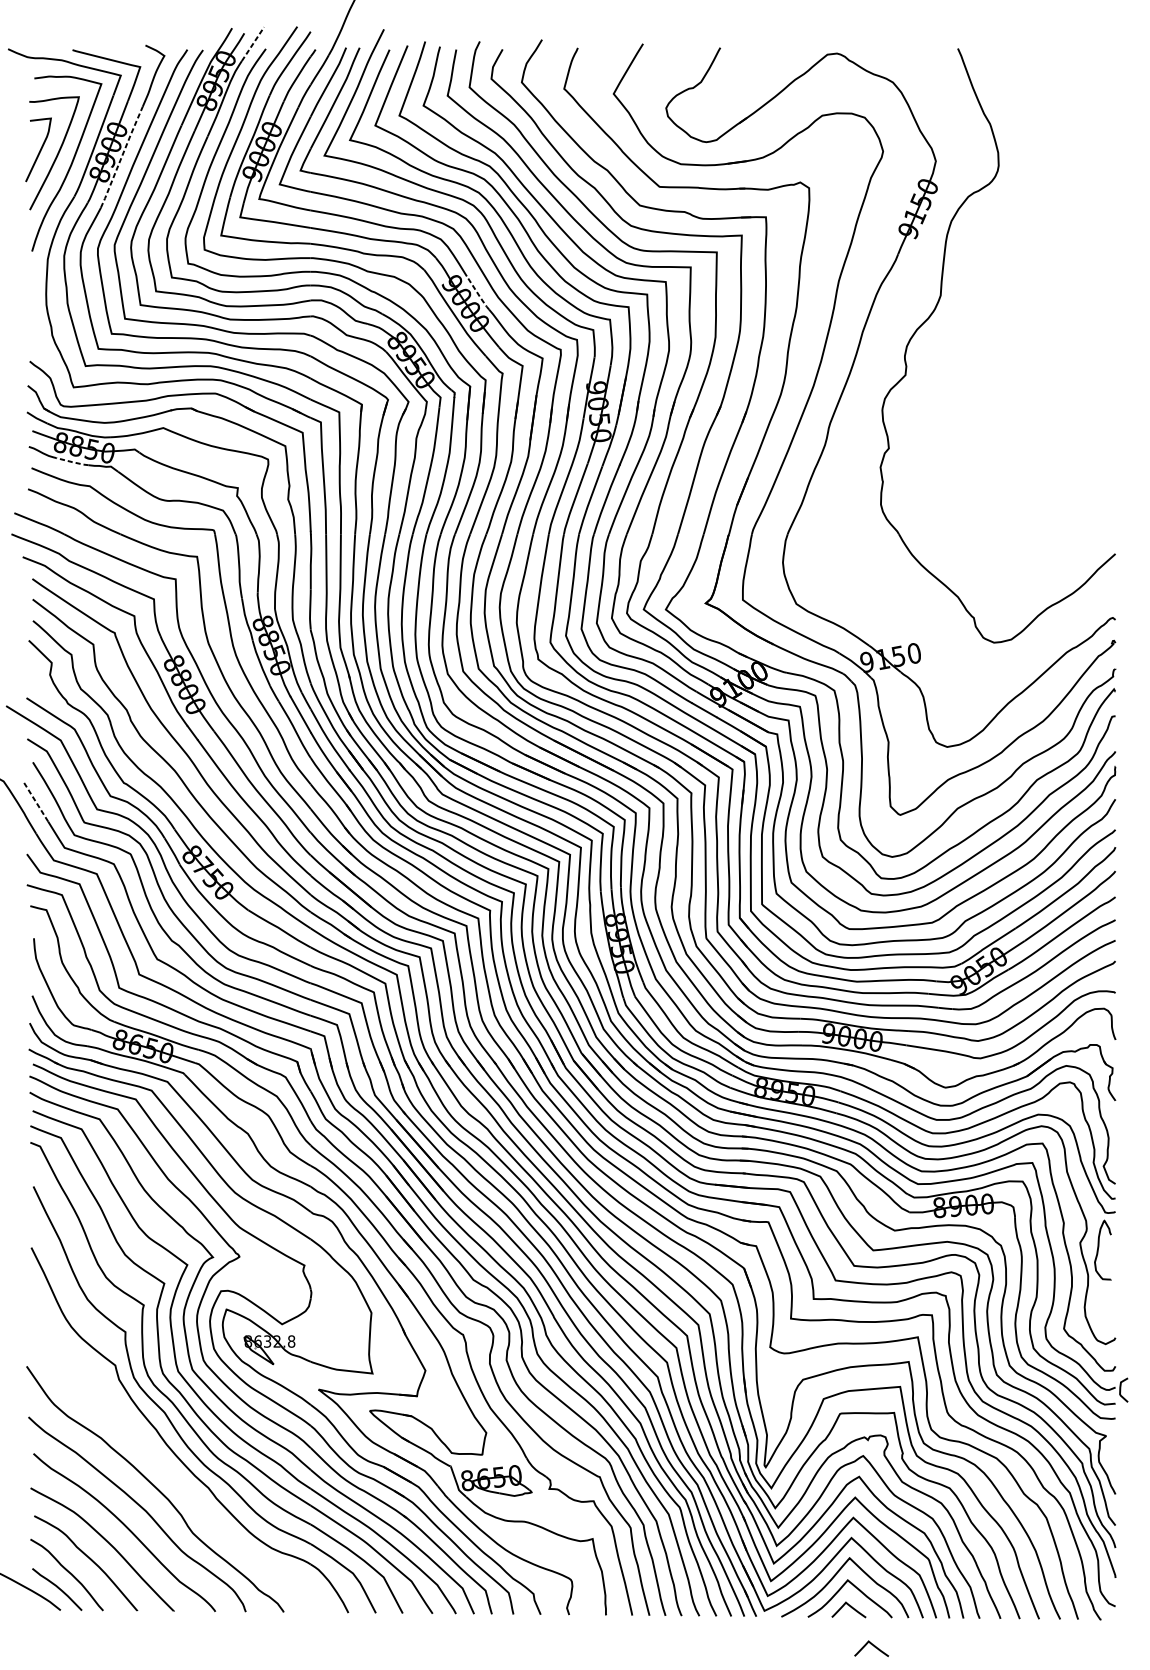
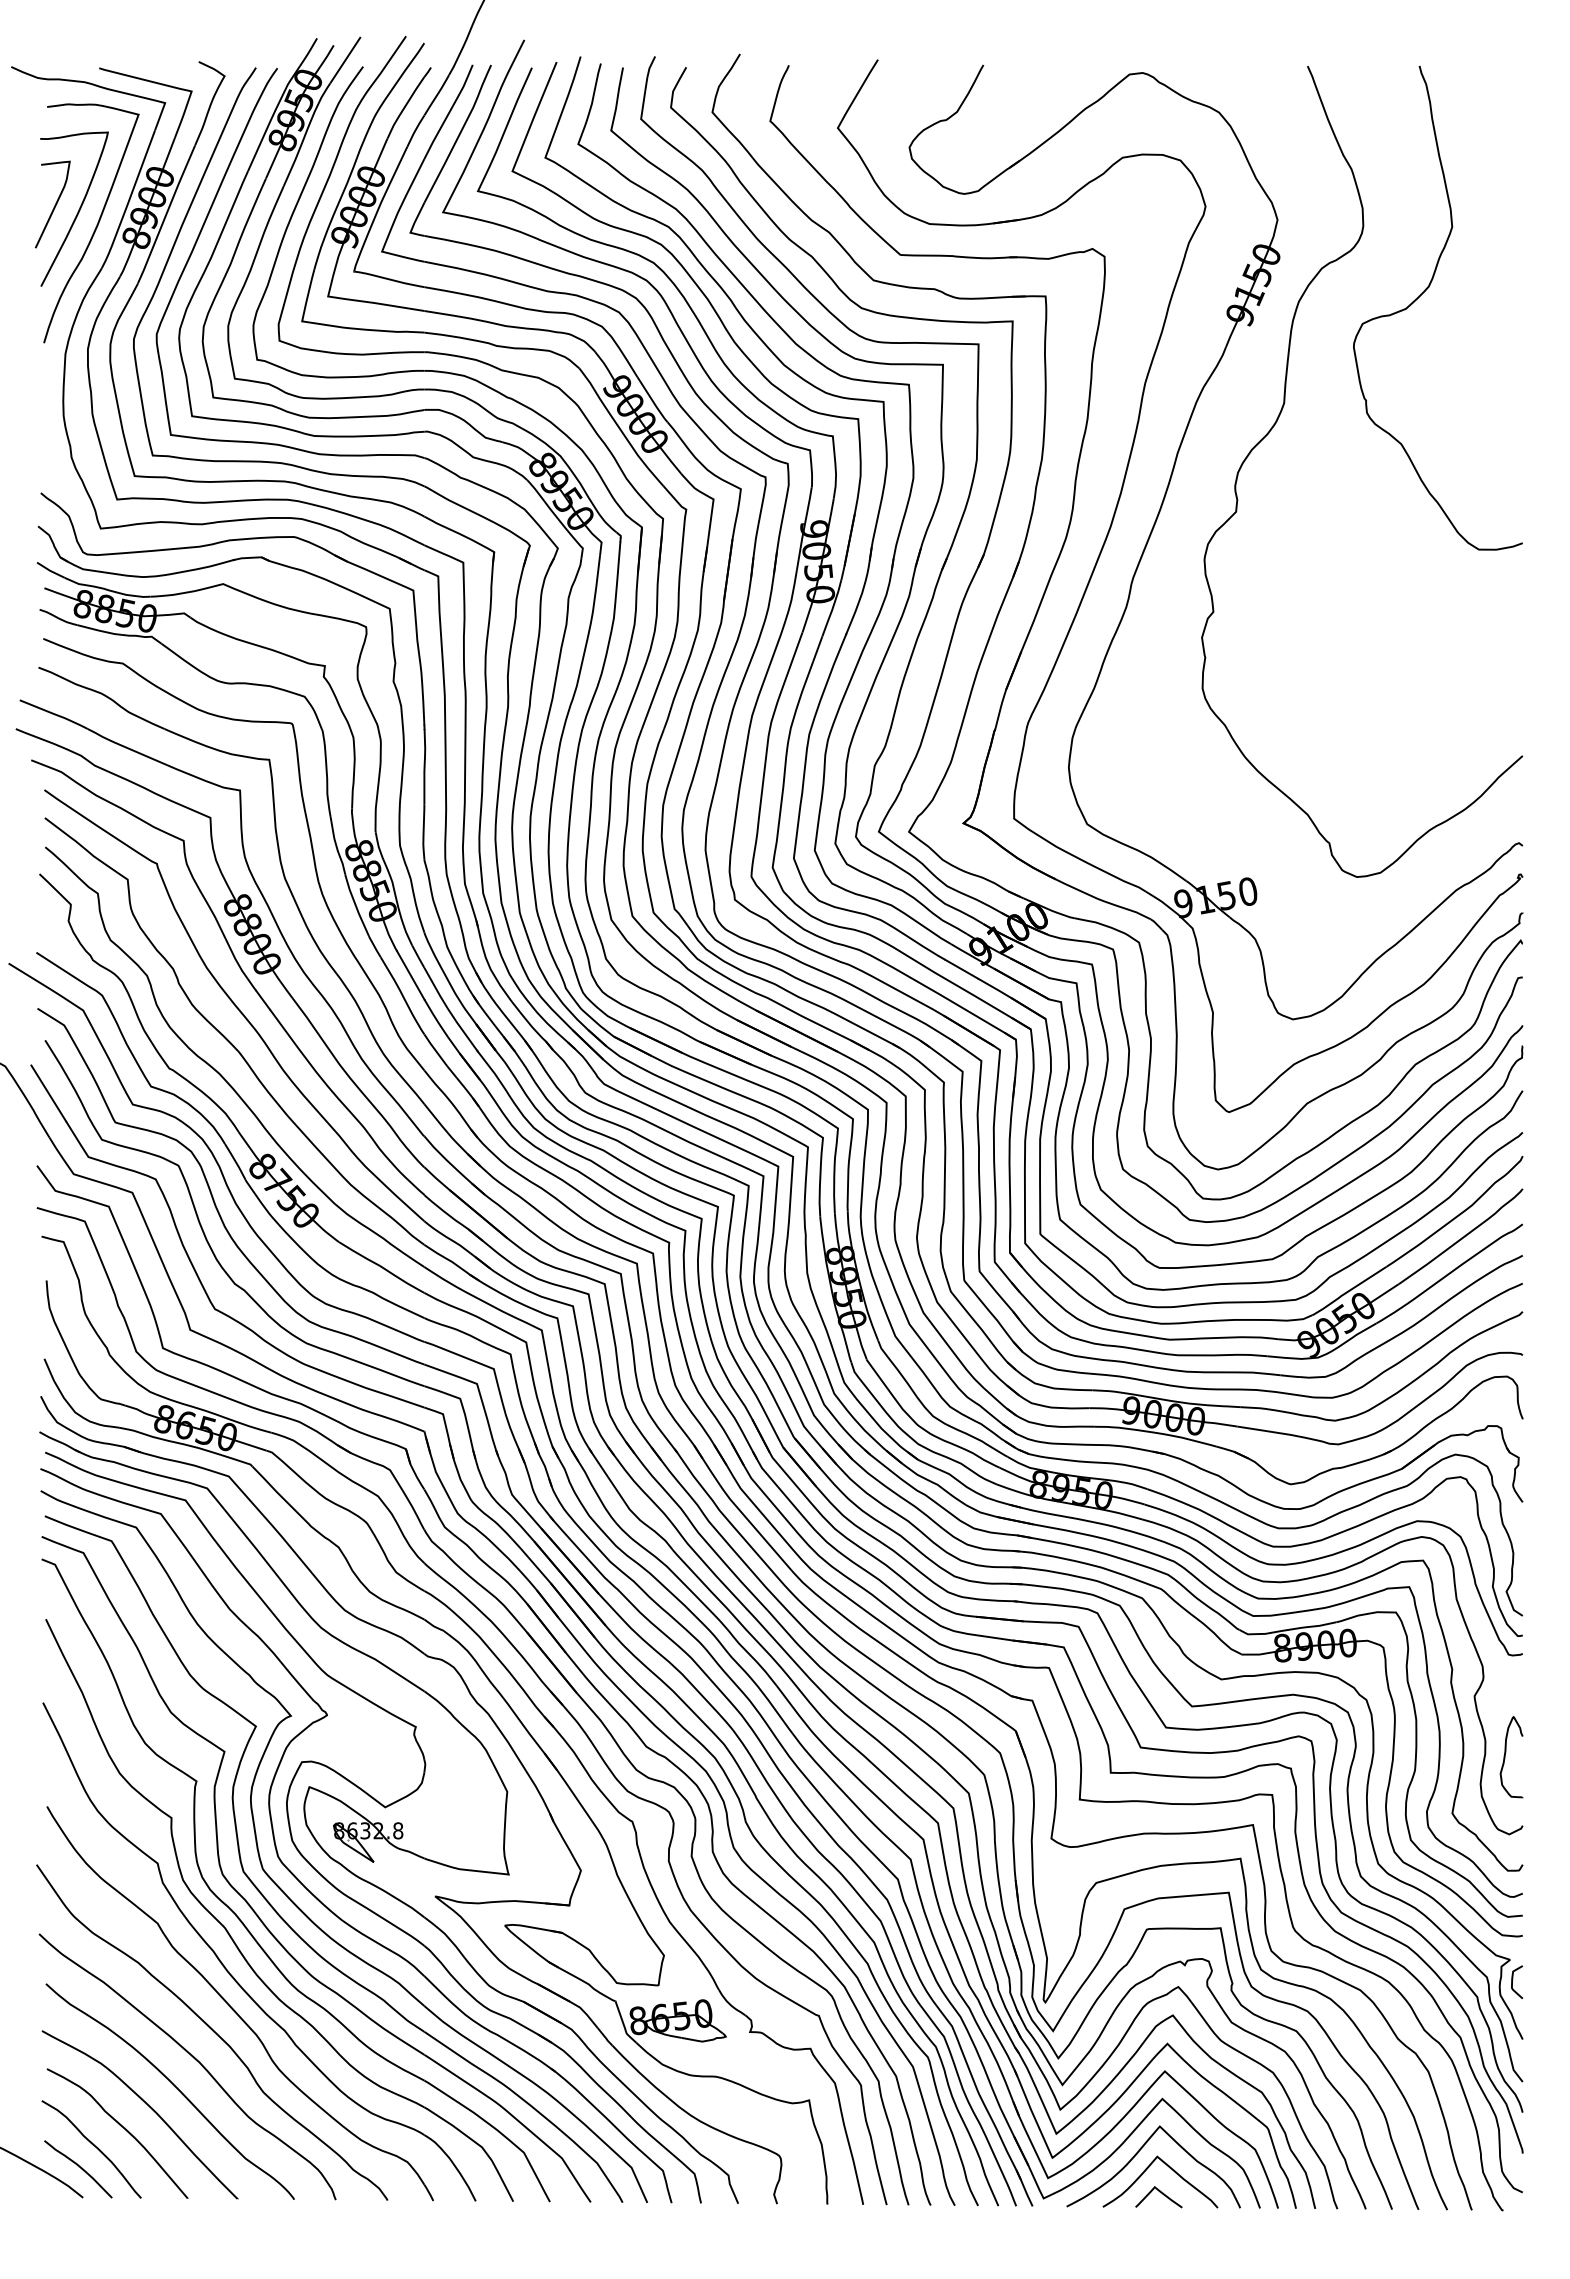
line: (252, 44) -> (345, 60), dashed -> solid
line: (121, 157) -> (166, 214), dashed -> solid
curve: (1042, 215) -> (1423, 293), added
line: (477, 294) -> (652, 401), dashed -> solid
line: (72, 462) -> (99, 630), dashed -> solid
line: (35, 801) -> (48, 1093), dashed -> solid
curve: (1098, 1250) -> (1505, 1757), moved
curve: (1121, 1388) -> (1513, 1980), moved
part: (170, 1471) -> (233, 2008), added
curve: (873, 1646) -> (1192, 2246), removed

